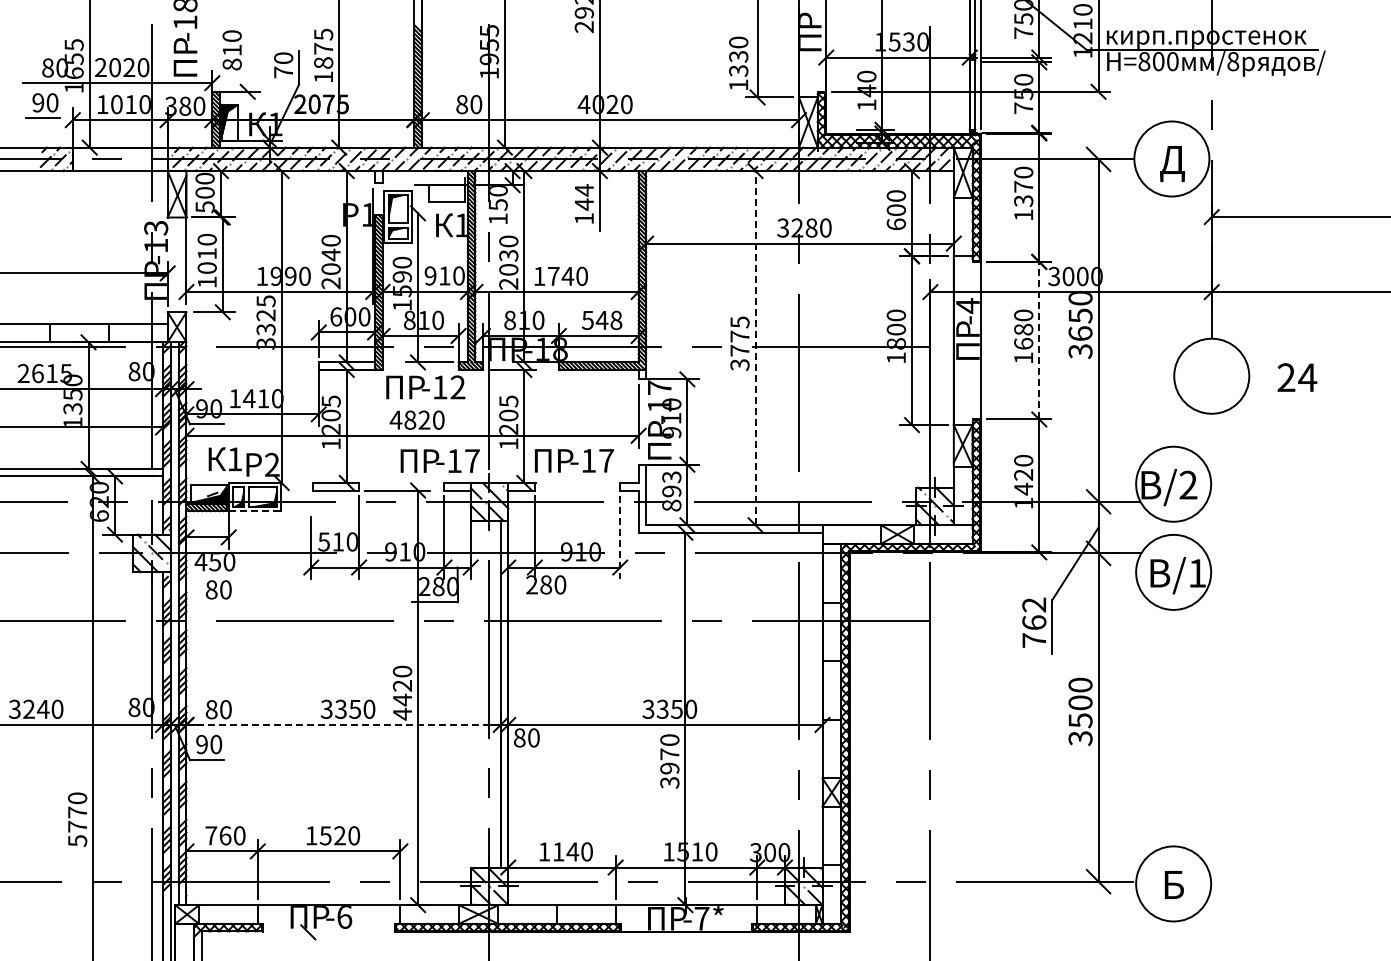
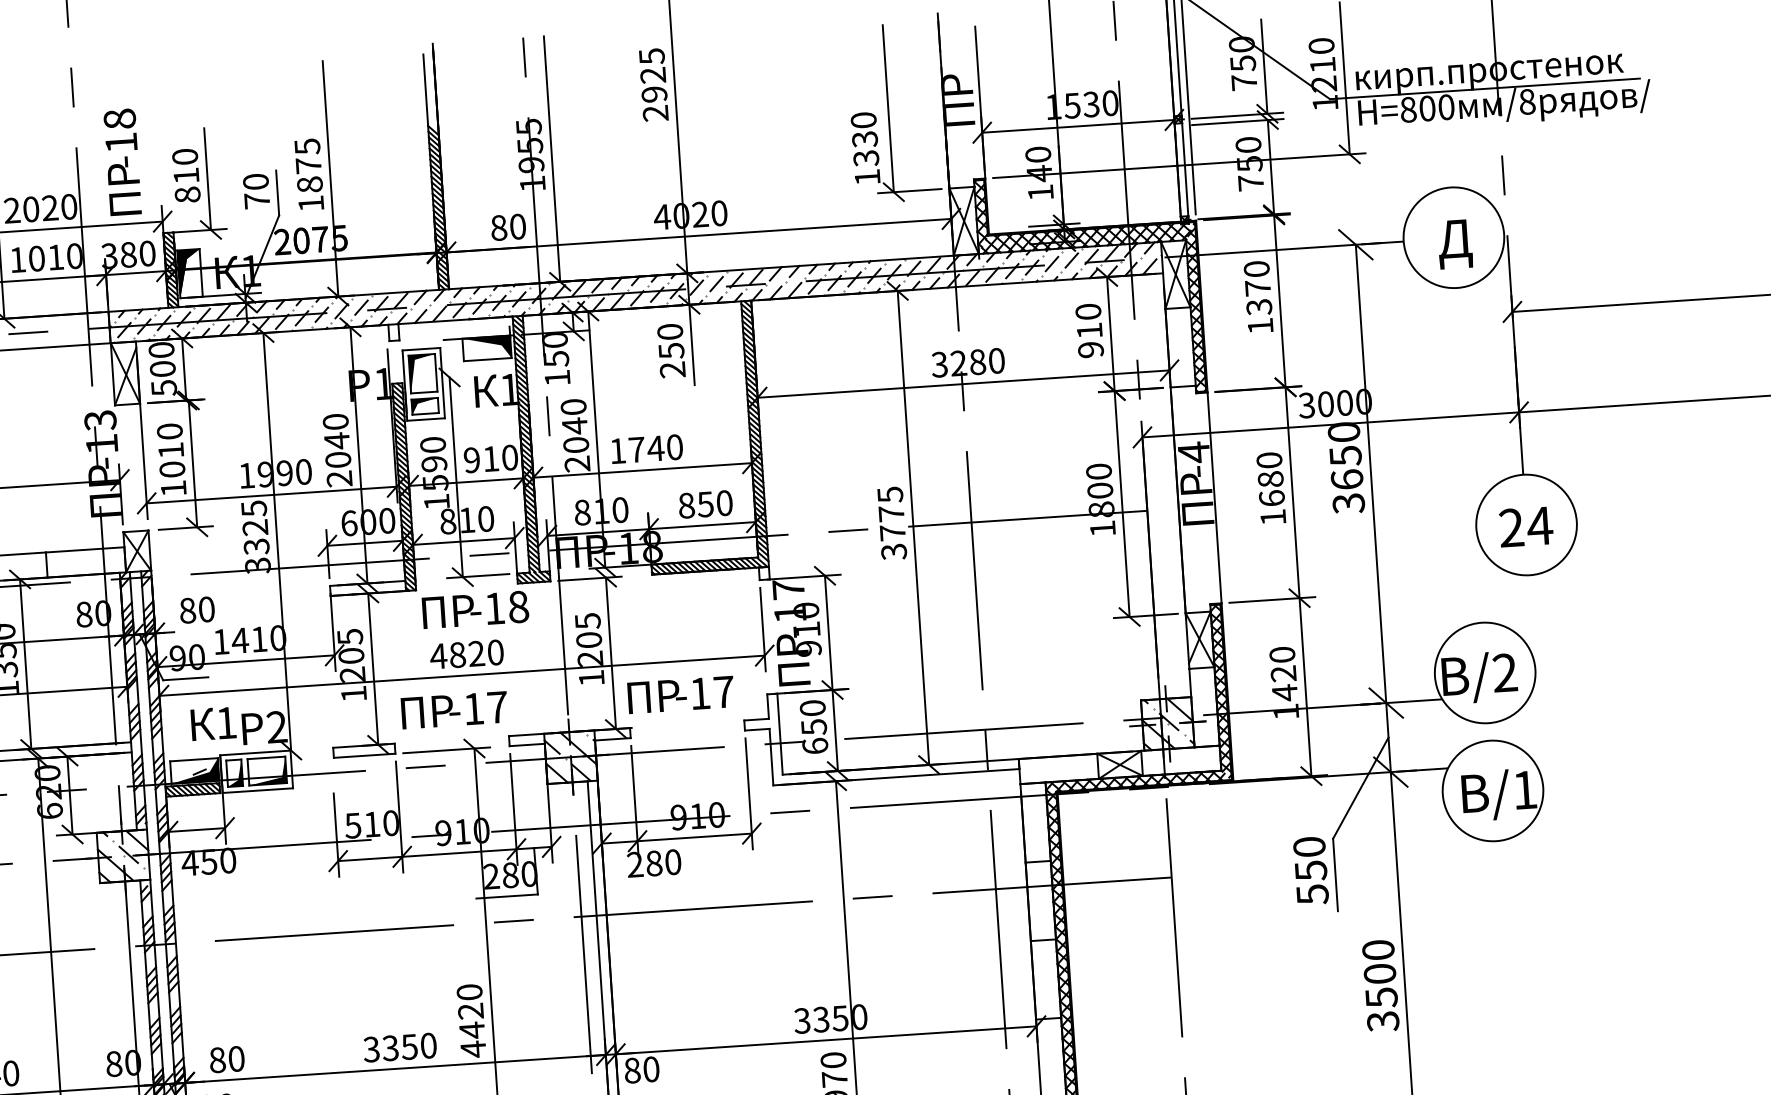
line: (247, 53) -> (207, 178), added
fill: (447, 193) -> (487, 348), added
text: (583, 204) -> (670, 350), 144 -> 250
text: (896, 217) -> (1090, 340), 600 -> 910
text: (508, 255) -> (574, 425), 2030 -> 2040
text: (601, 320) -> (704, 504), 548 -> 850
line: (1039, 340) -> (1292, 492), dashed -> solid
line: (755, 347) -> (913, 527), dashed -> solid
text: (1297, 377) -> (1526, 526), moved
text: (457, 387) -> (517, 607), -12 -> -18
text: (439, 460) -> (453, 709), moved
text: (671, 491) -> (813, 727), 893 -> 650
line: (255, 511) -> (258, 791), dashed -> solid
line: (620, 538) -> (749, 794), dashed -> solid
text: (218, 589) -> (196, 609), moved
text: (1034, 622) -> (1311, 870), 762 -> 550
line: (344, 724) -> (396, 1068), dashed -> solid

